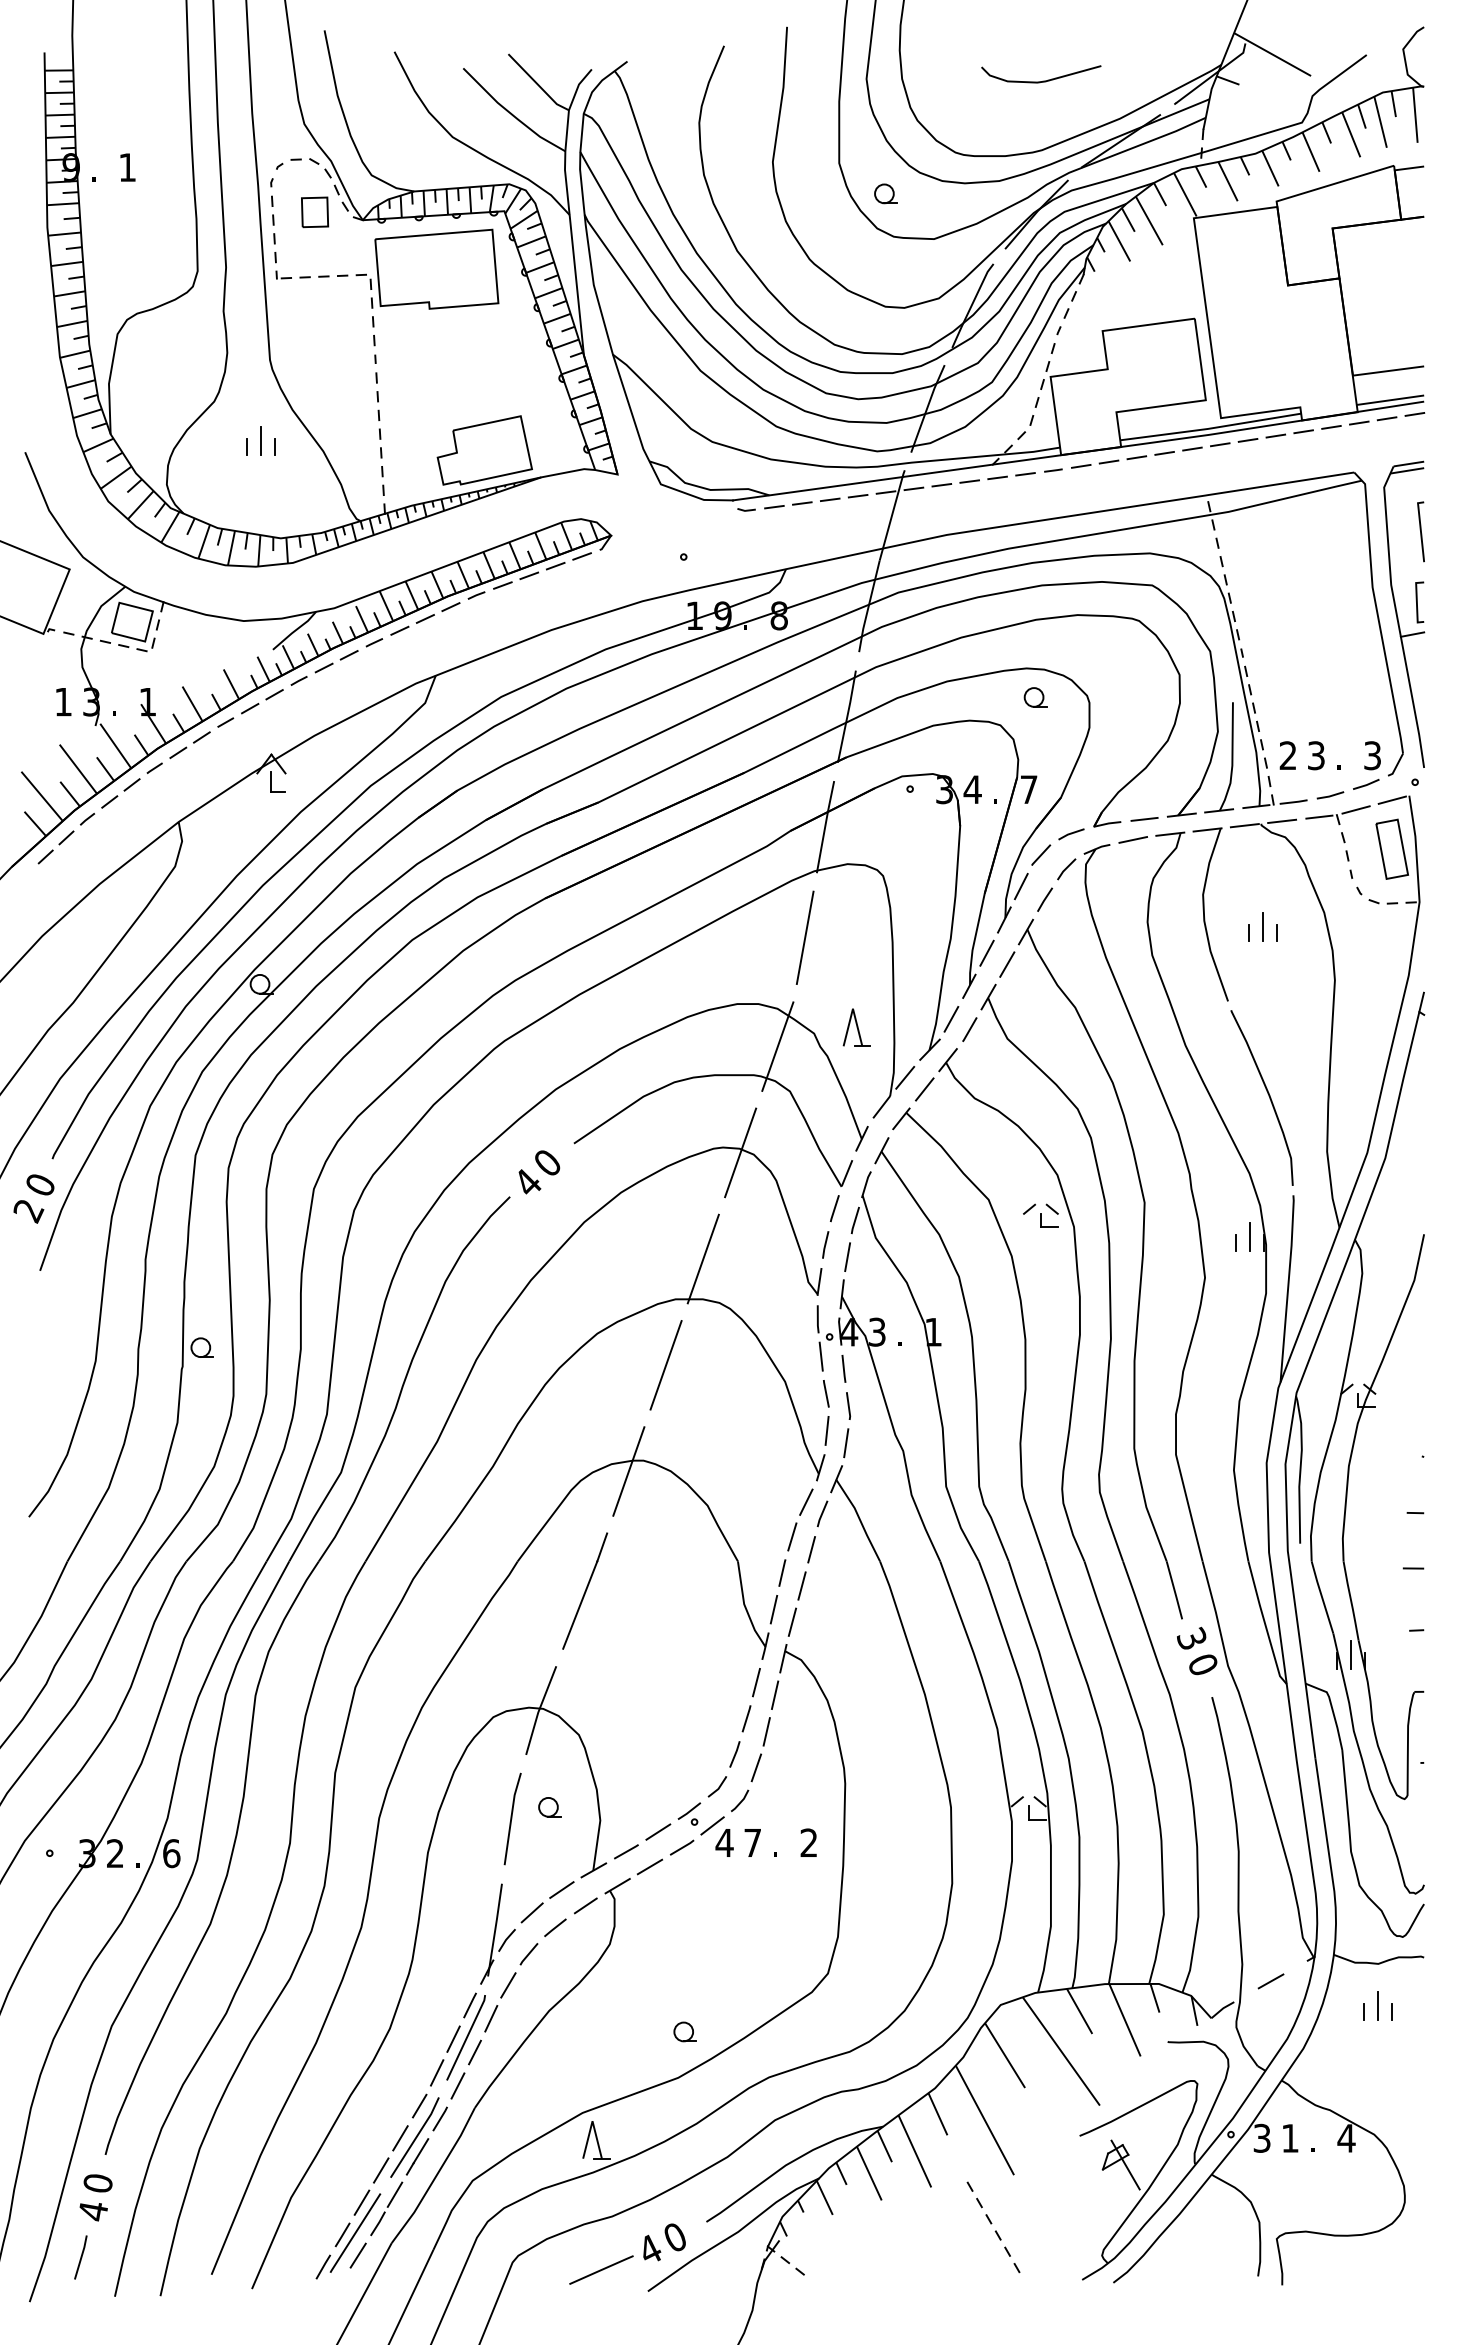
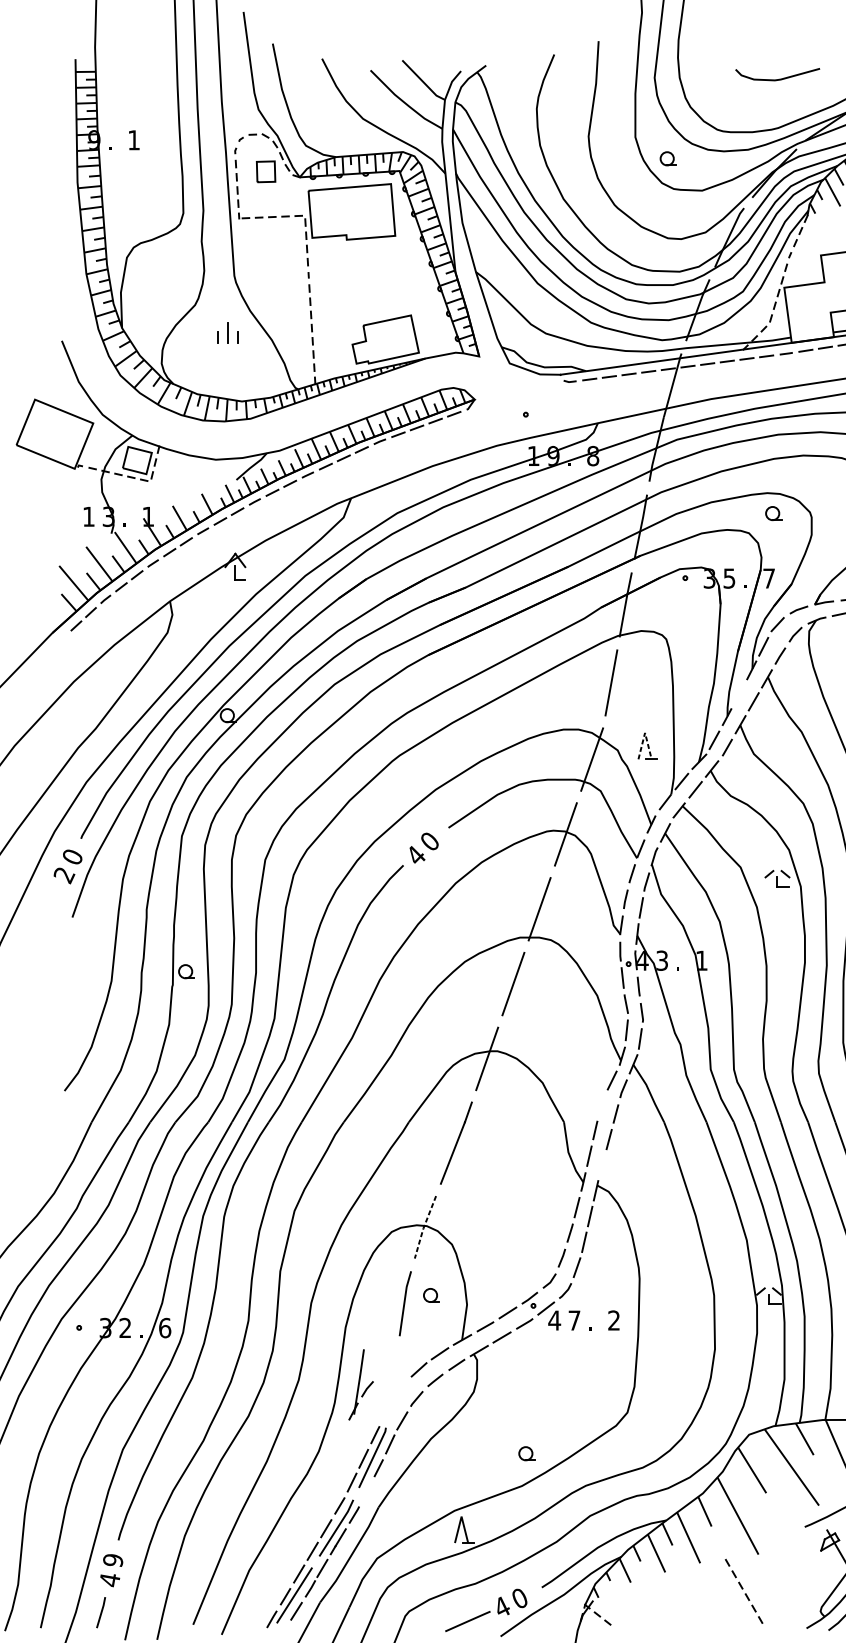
text: (972, 789) -> (729, 578), 4 -> 5
line: (986, 952) -> (739, 693), removed
line: (852, 1008) -> (644, 732), solid -> dashed
line: (792, 1536) -> (602, 1104), removed
line: (792, 1621) -> (602, 1164), removed
line: (539, 1710) -> (424, 1227), solid -> dashed
part: (497, 1933) -> (360, 1384), moved
line: (457, 2085) -> (366, 1491), removed
text: (97, 2183) -> (112, 1560), 0 -> 9

